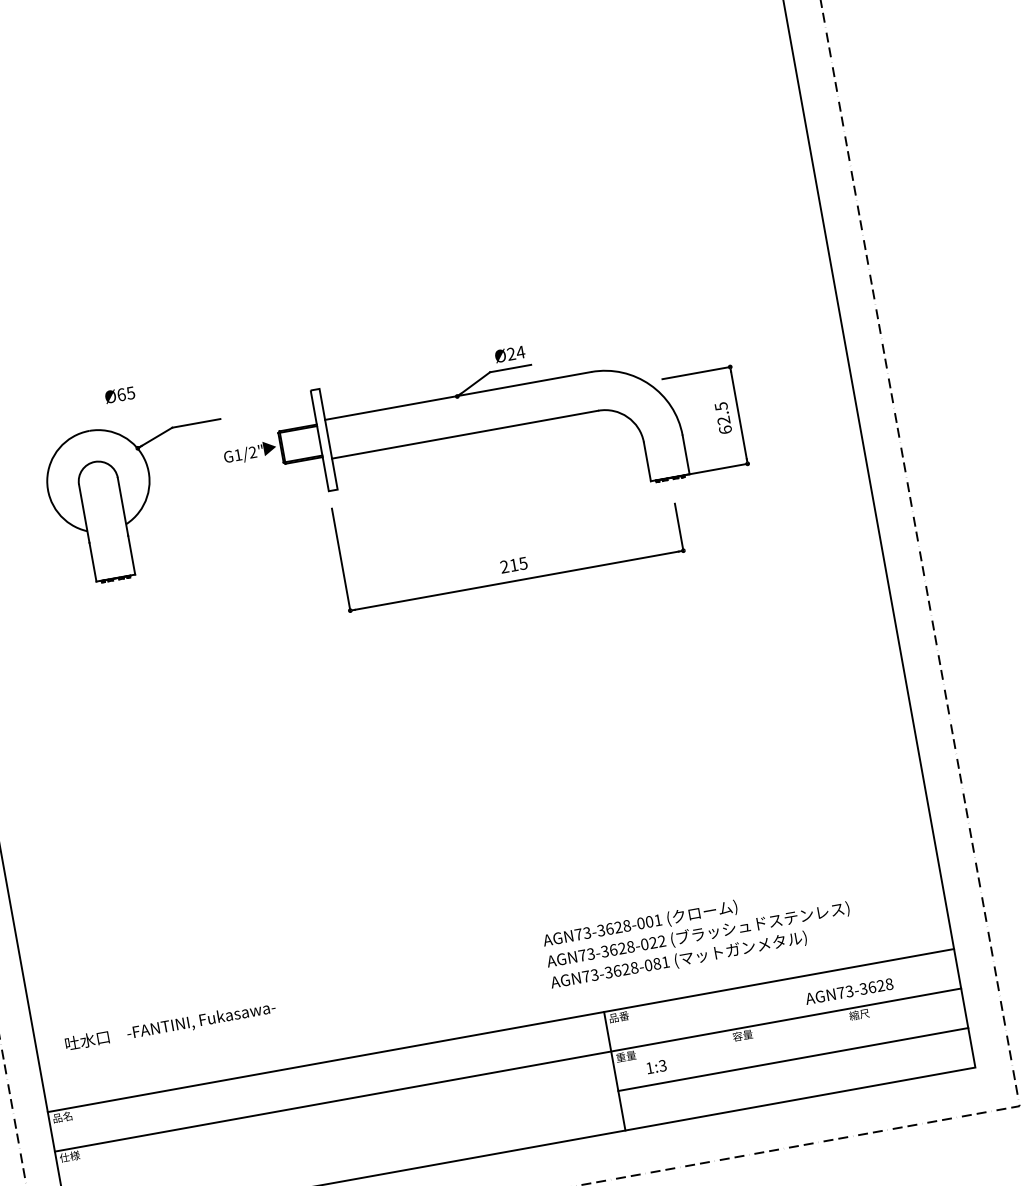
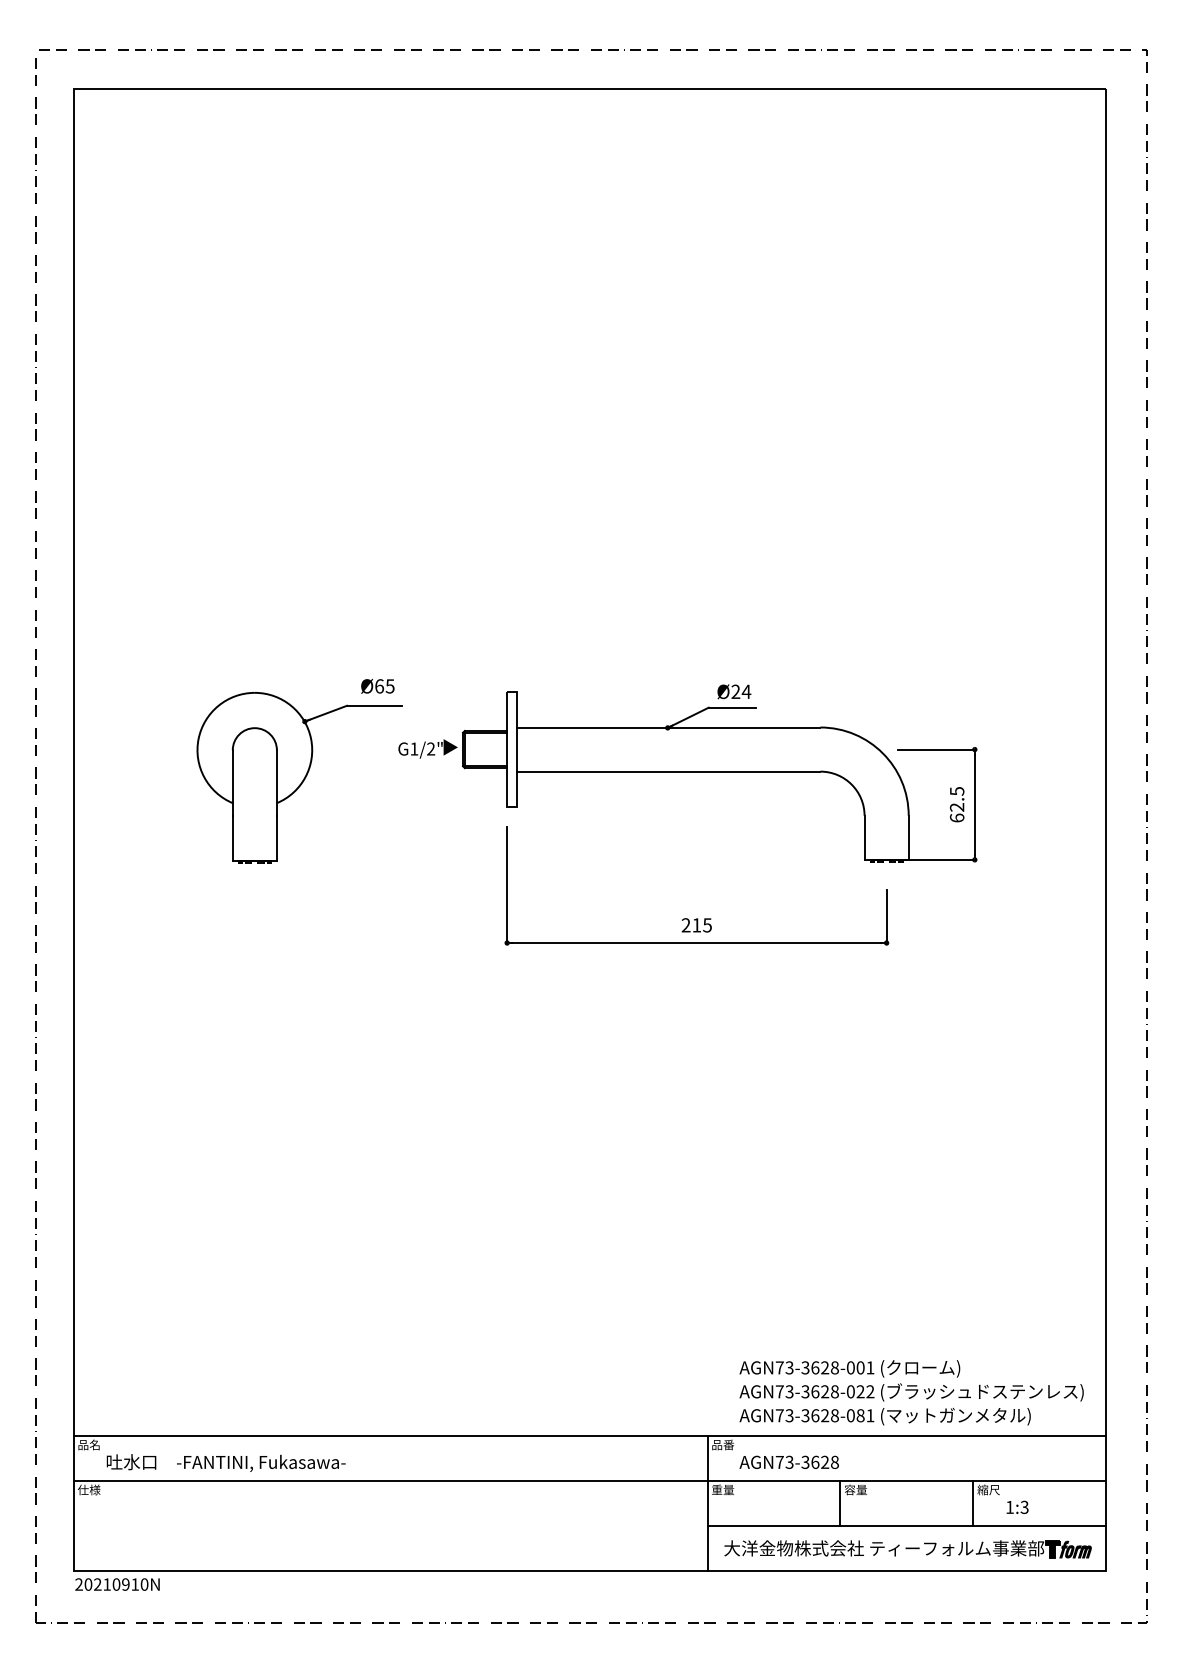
text: (119, 395) -> (377, 686), moved
text: (698, 935) -> (911, 1392), moved
text: (848, 990) -> (788, 1461), moved
text: (169, 1025) -> (225, 1462), moved
line: (848, 1028) -> (973, 1503), added
line: (731, 1049) -> (840, 1503), added
text: (656, 1066) -> (1017, 1506), moved
part: (797, 1079) -> (907, 1549), added

